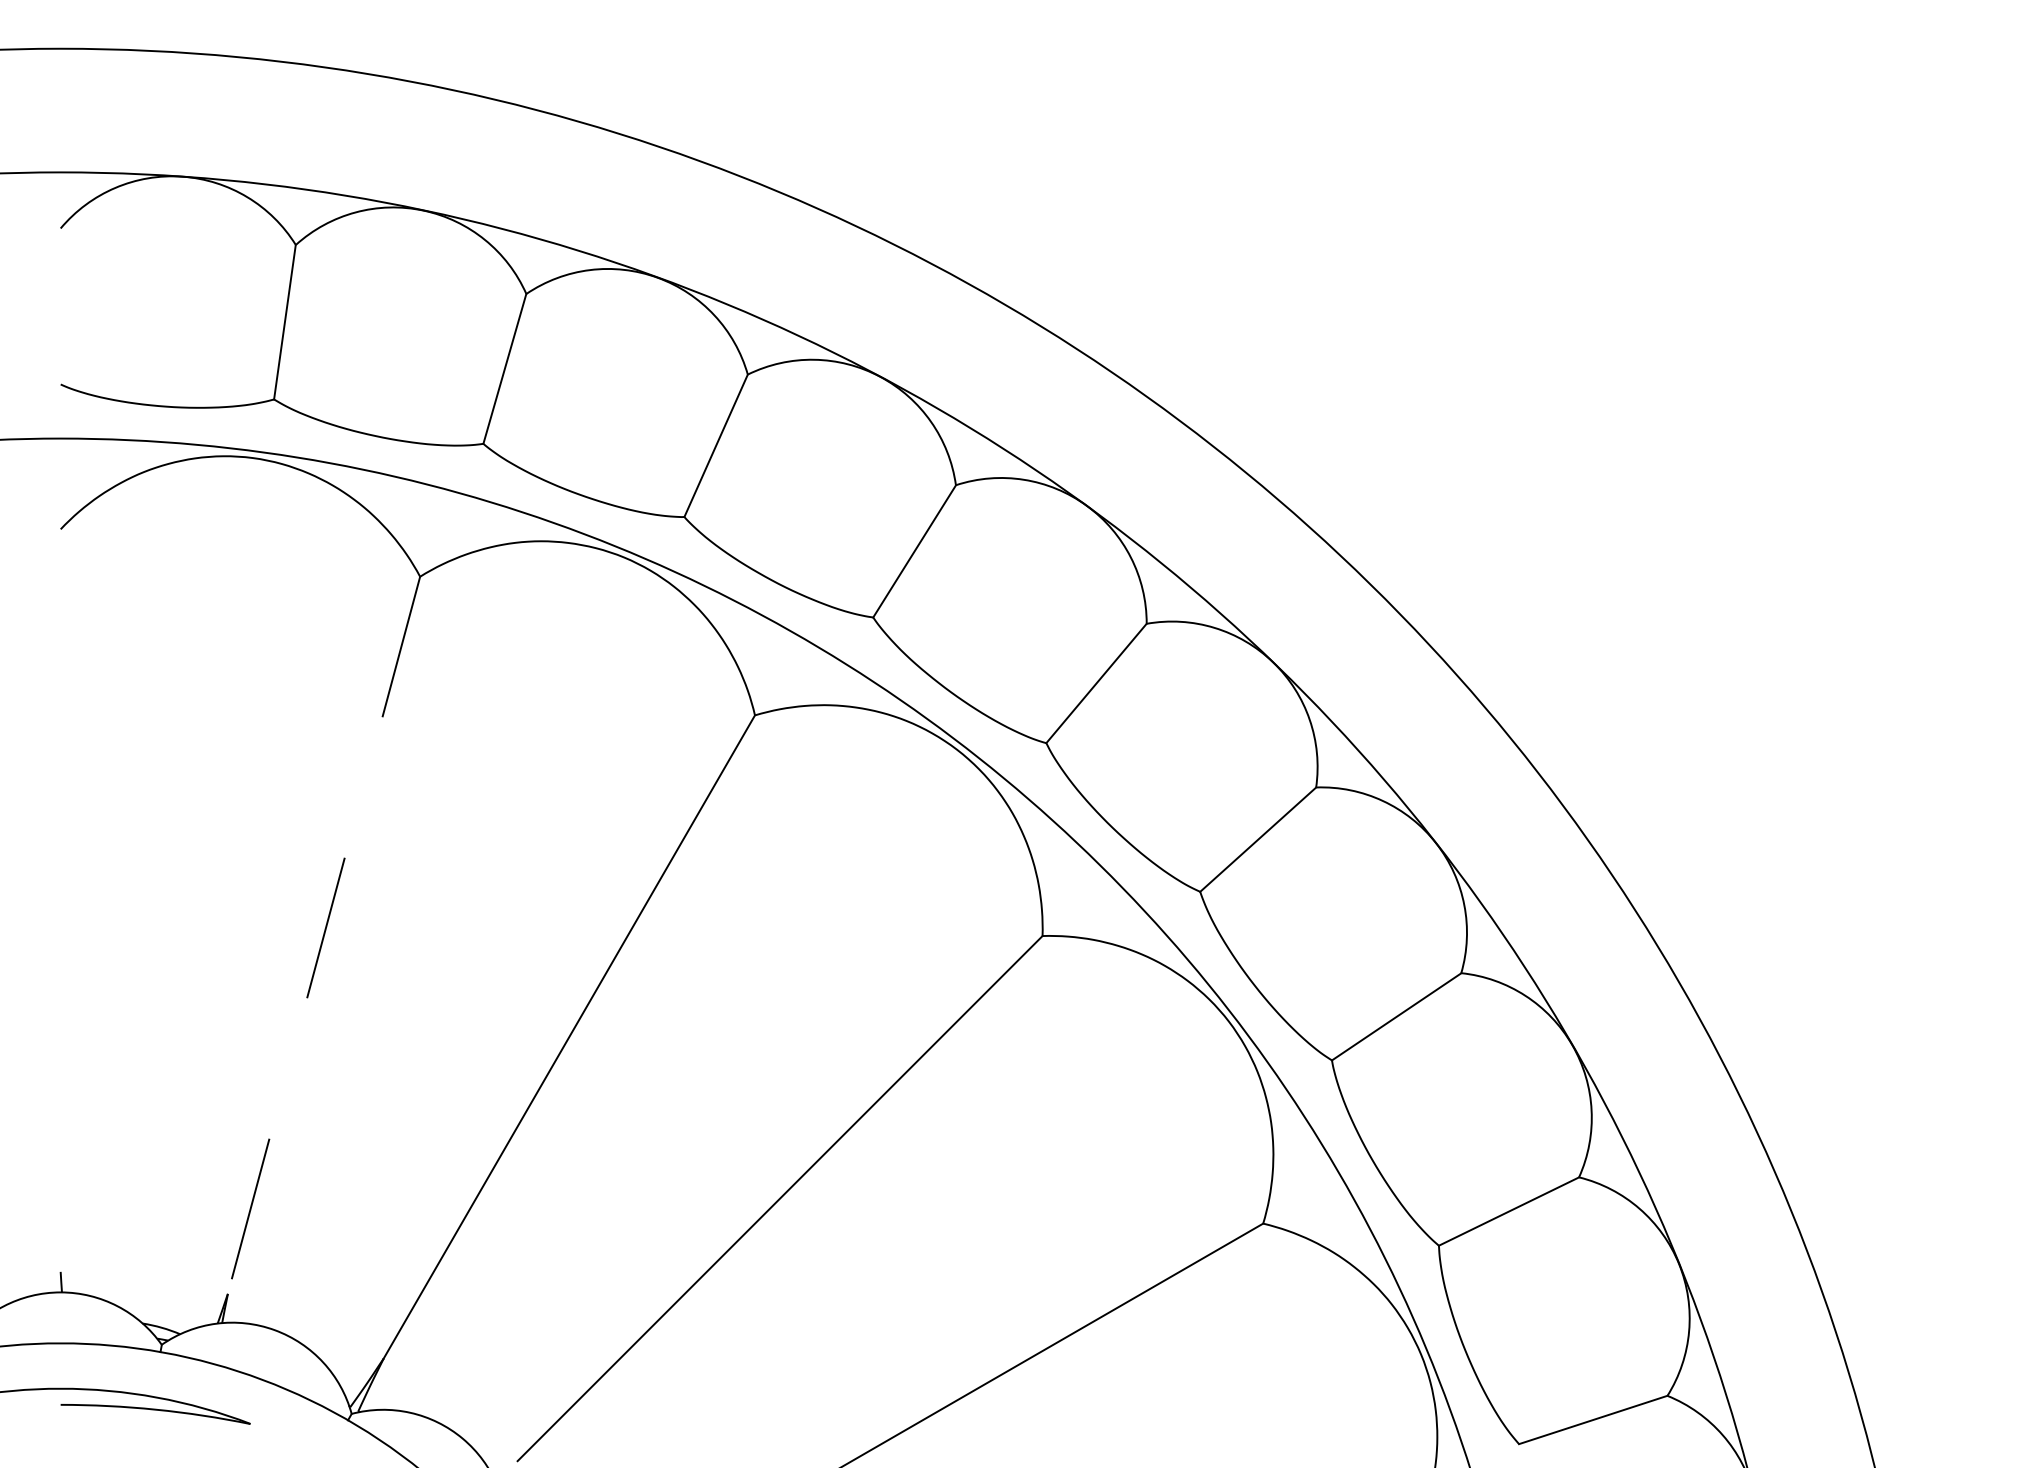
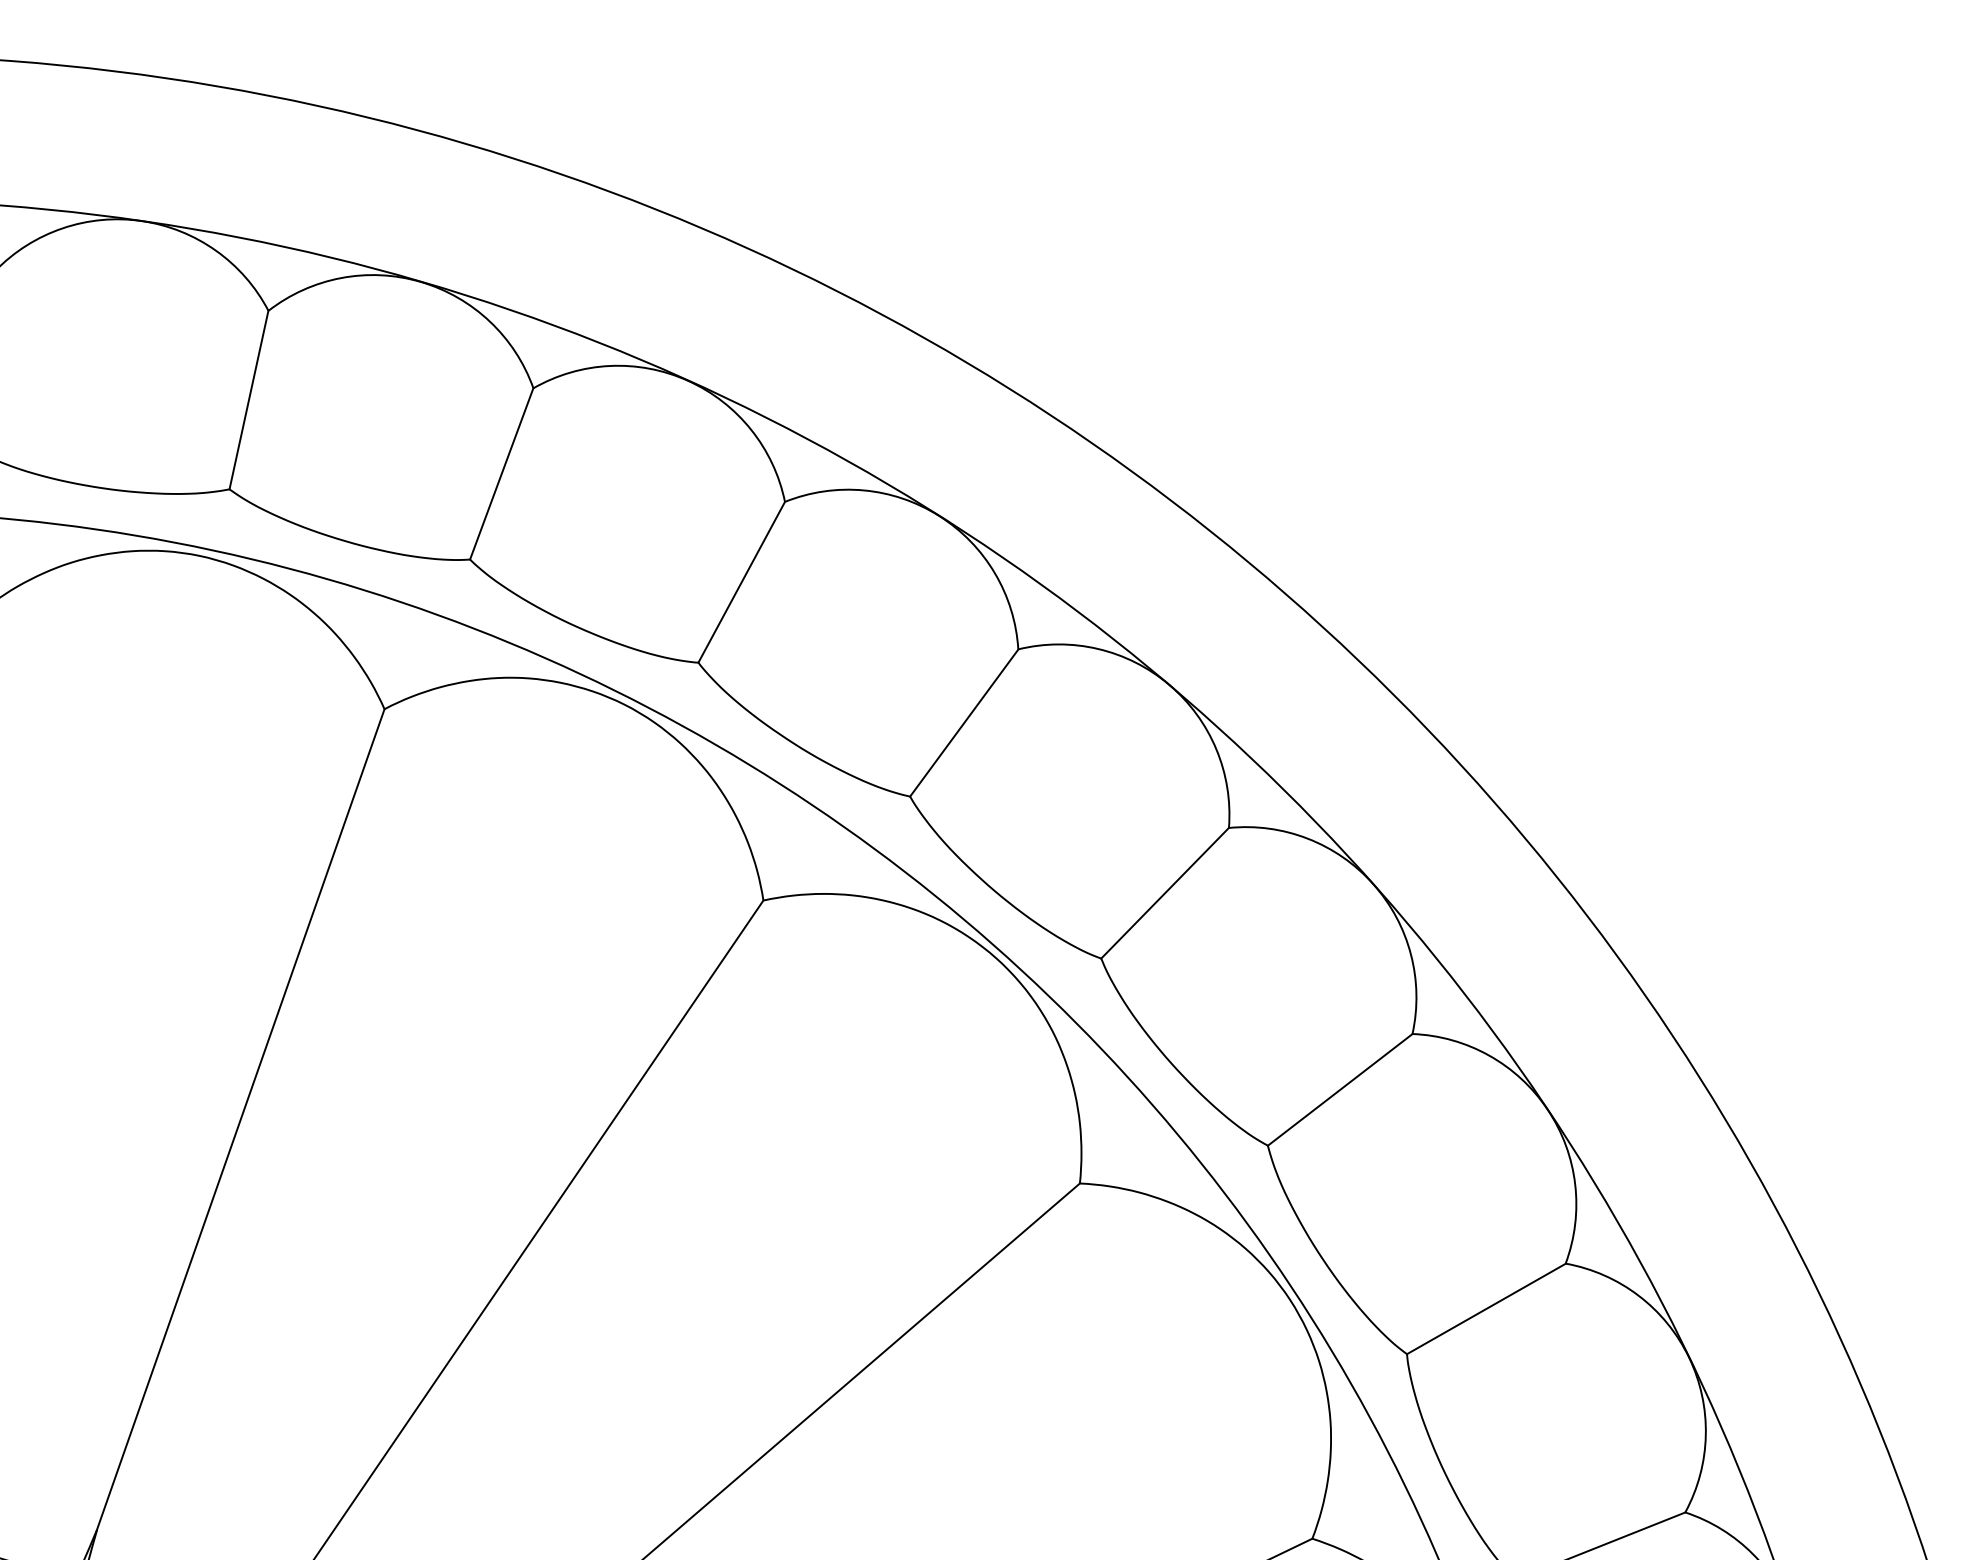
line: (323, 935) -> (240, 1119), dashed -> solid

